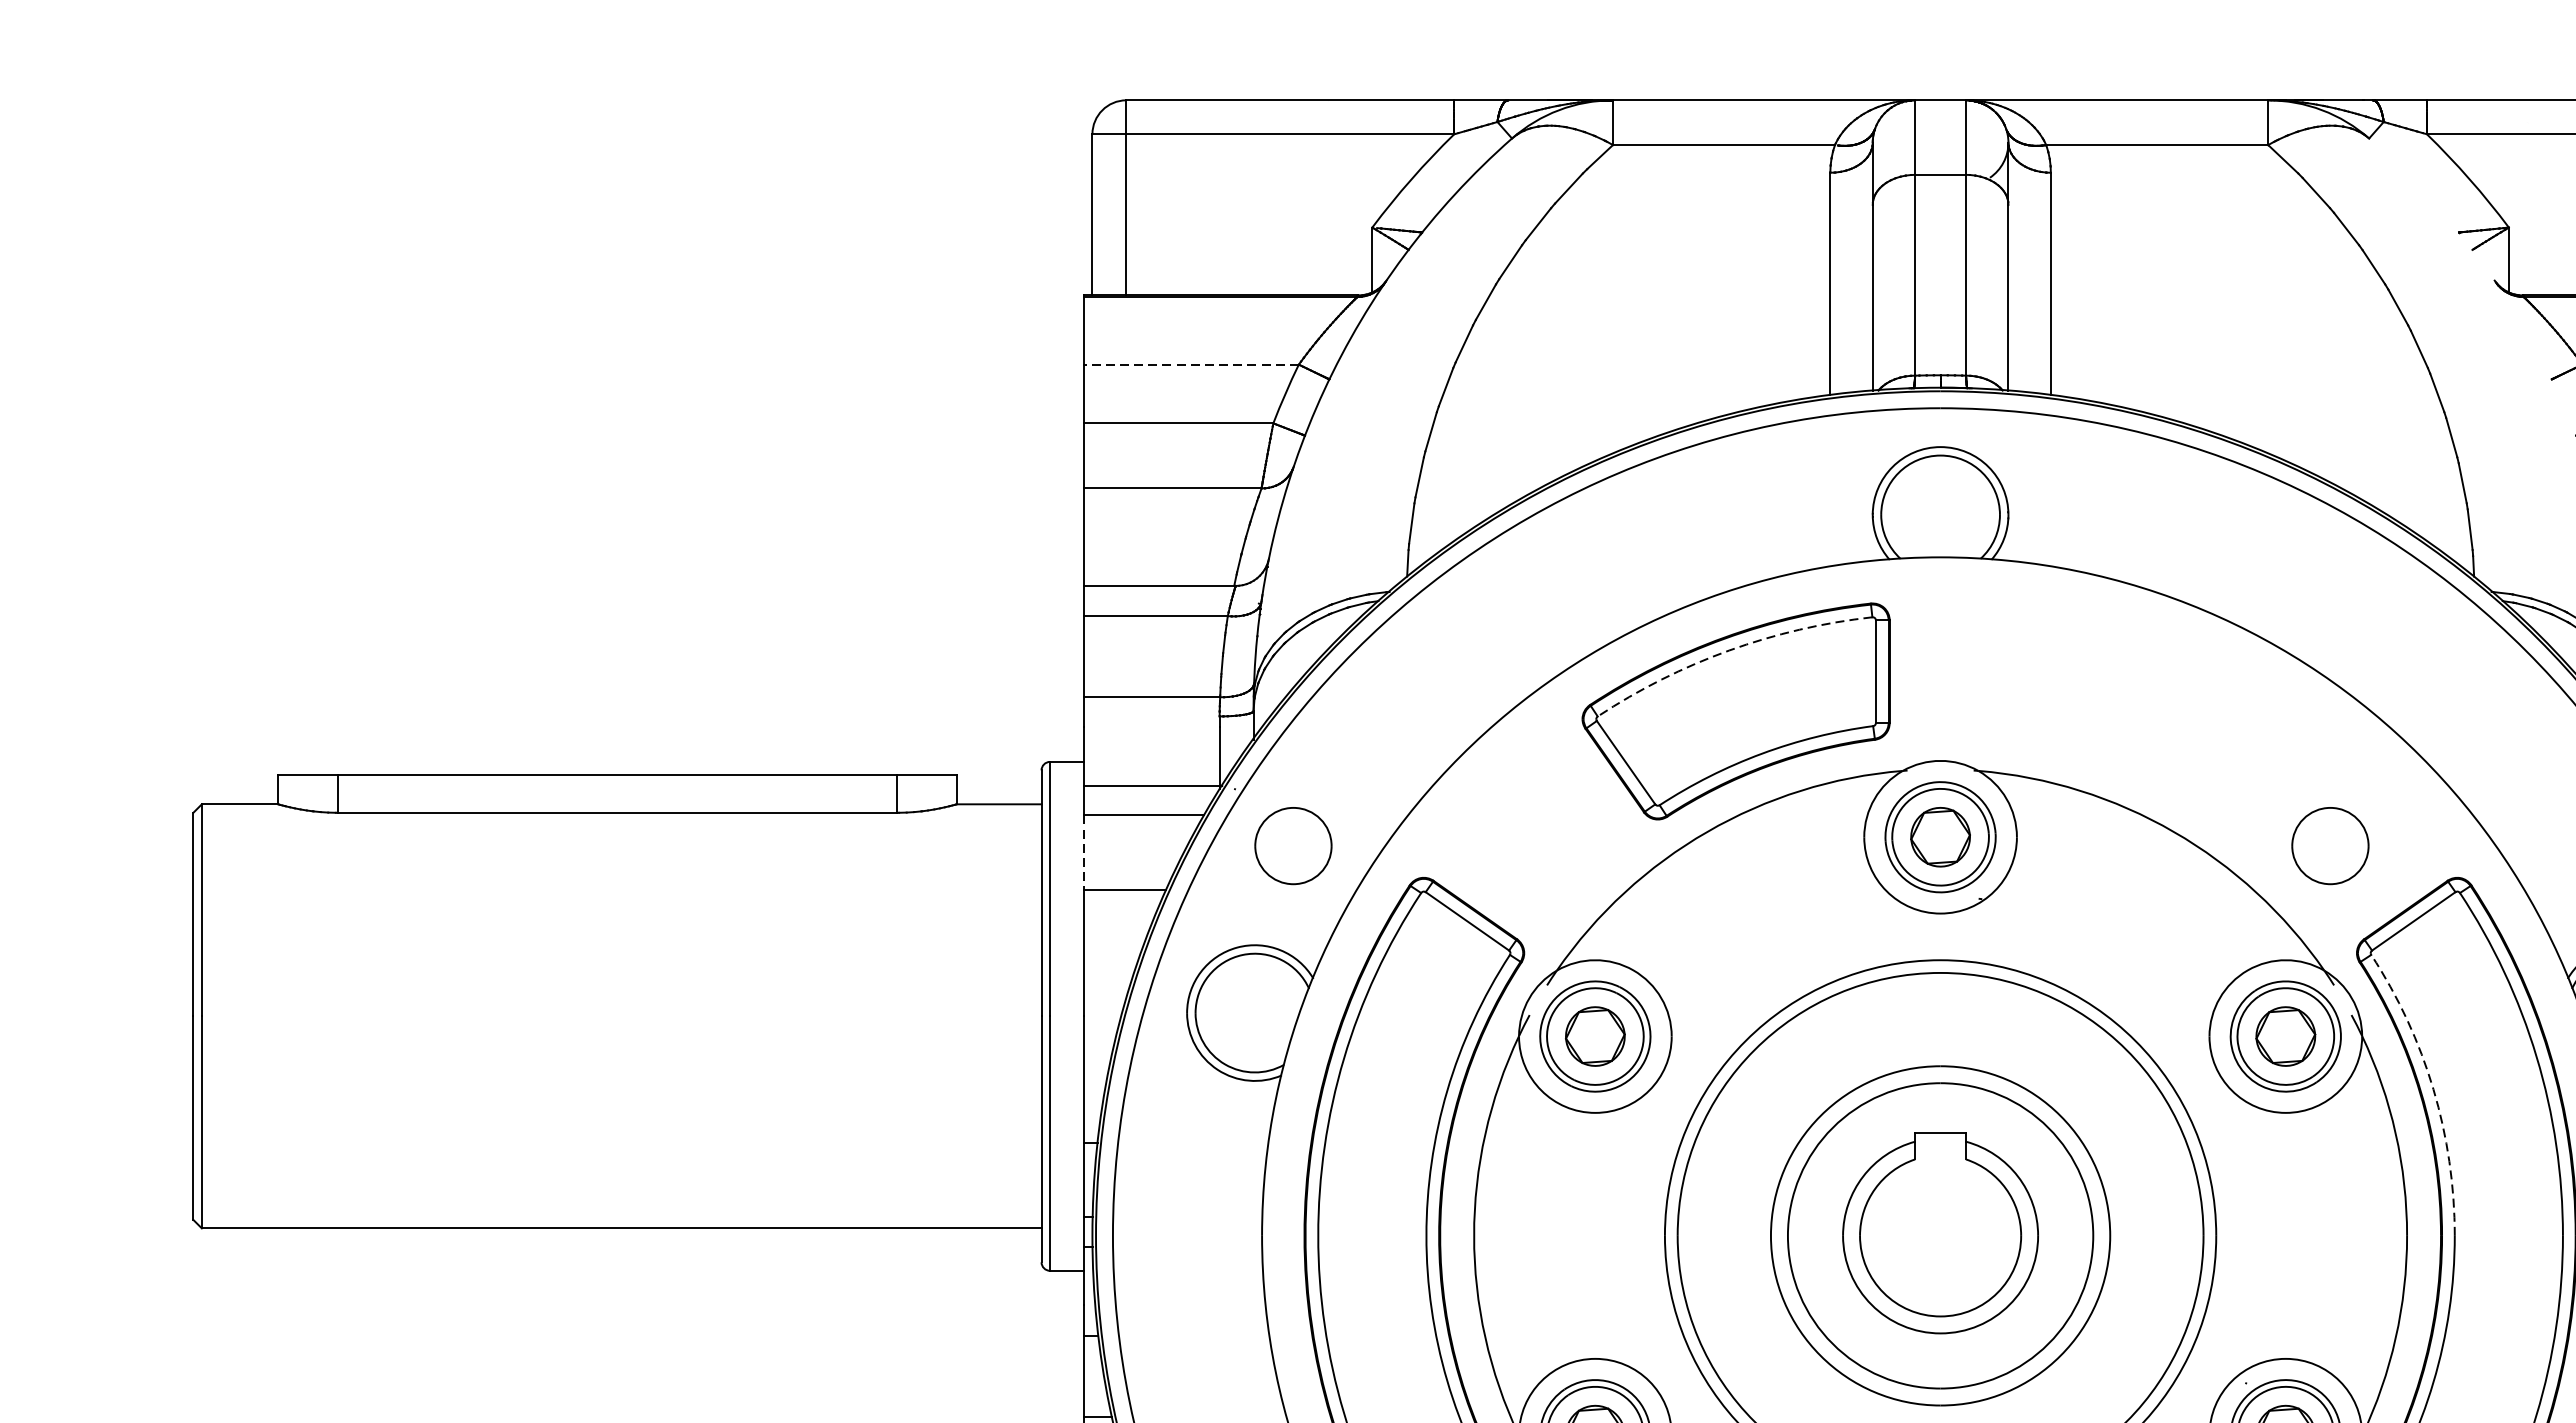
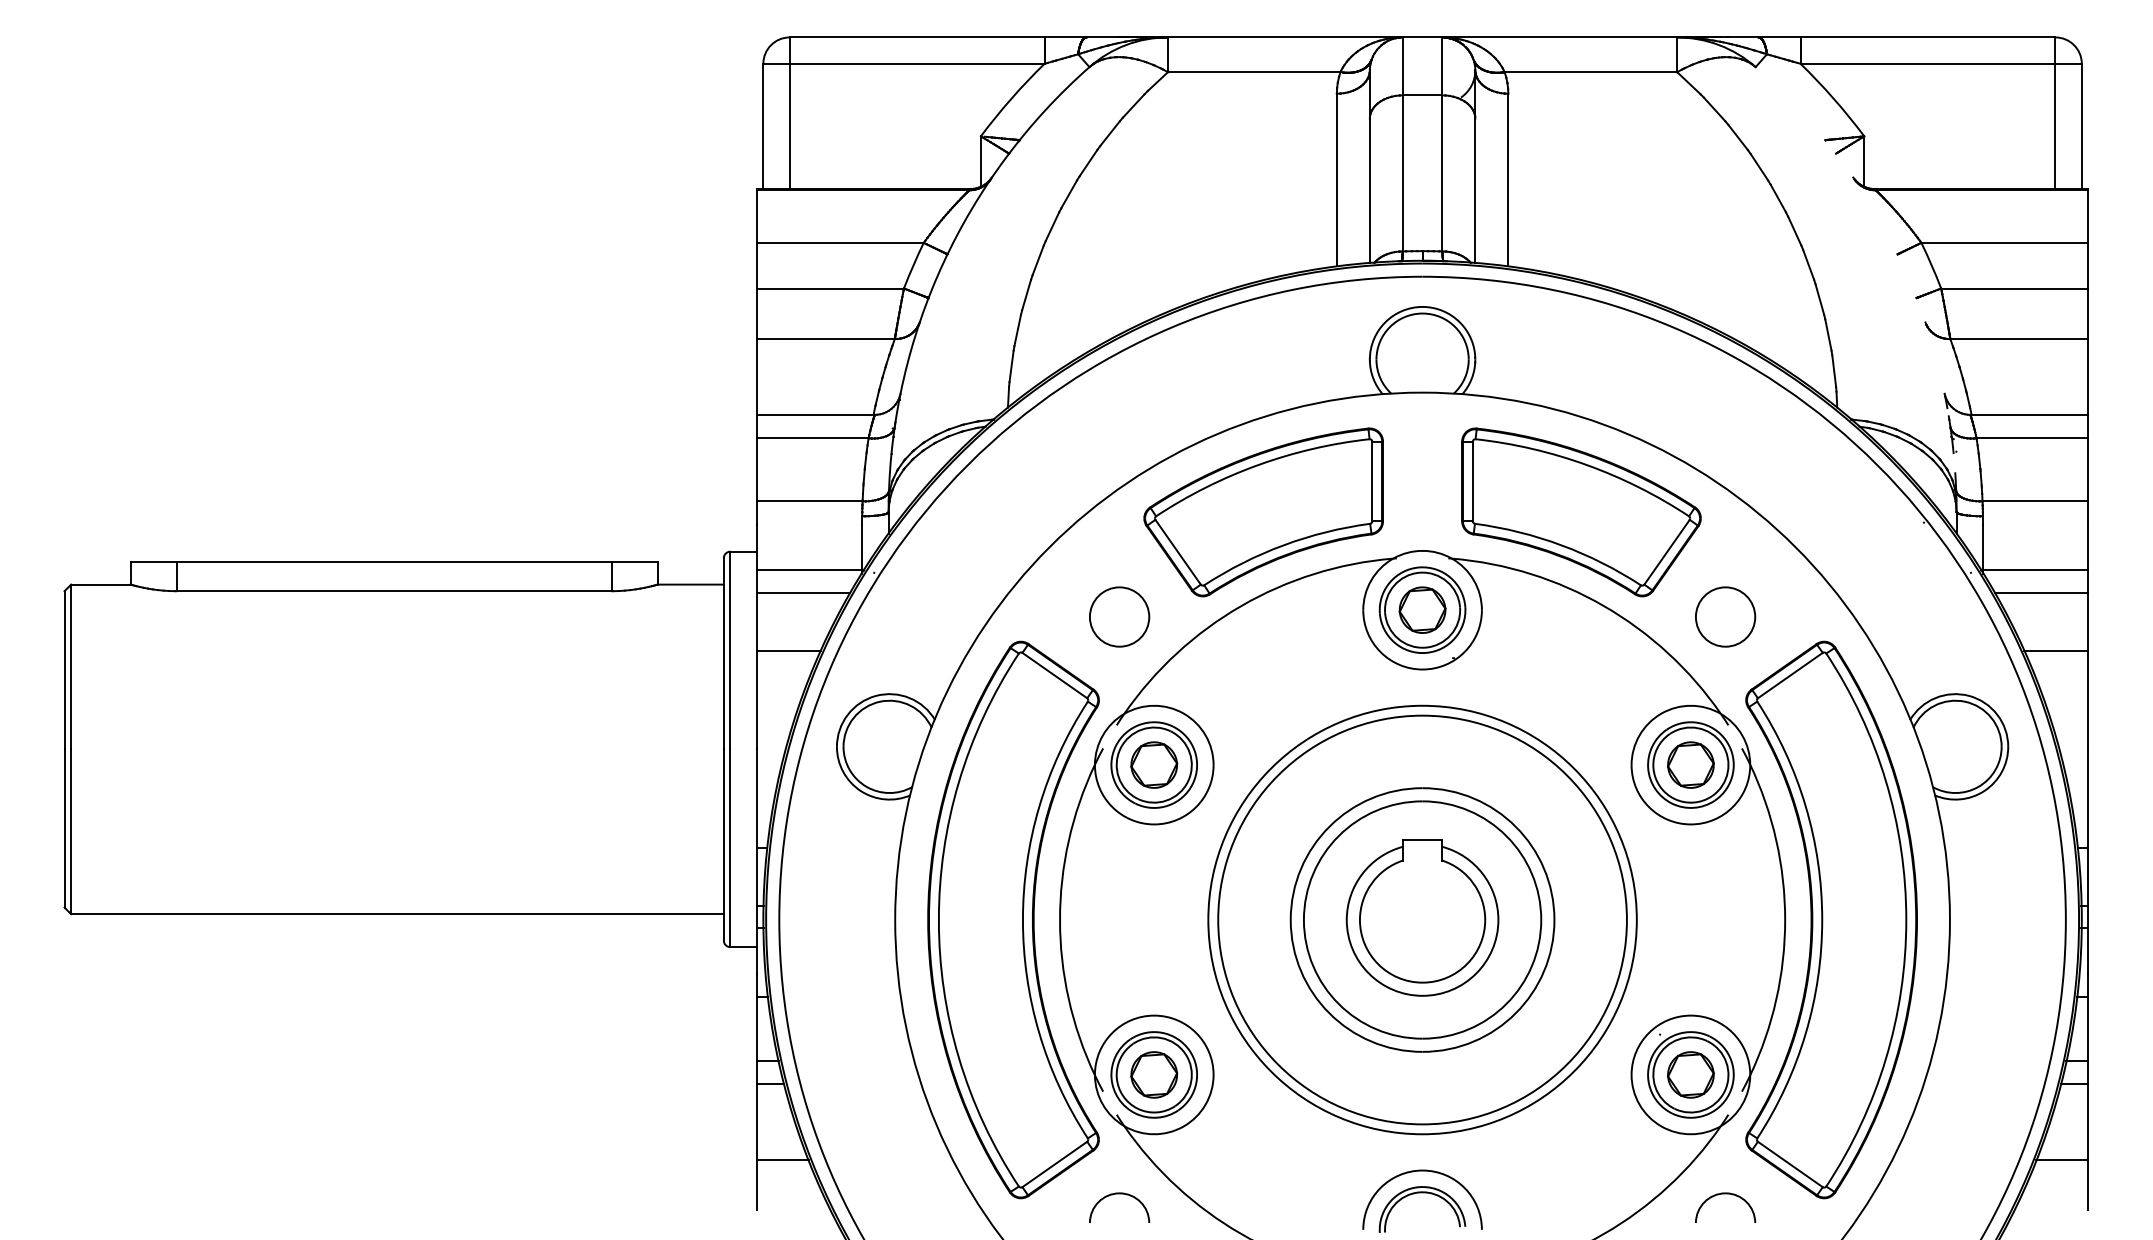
line: (1191, 364) -> (840, 242), dashed -> solid
arc: (1729, 651) -> (1258, 465), dashed -> solid
part: (2145, 711) -> (1581, 512), added
part: (1293, 845) -> (1119, 616), moved
line: (1083, 853) -> (756, 622), dashed -> solid
arc: (2433, 1089) -> (1805, 806), dashed -> solid

